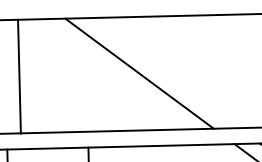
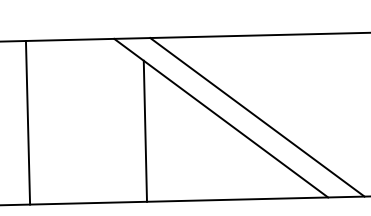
line: (164, 73) -> (257, 117), added
line: (19, 76) -> (28, 122), moved
line: (86, 82) -> (144, 130), added

